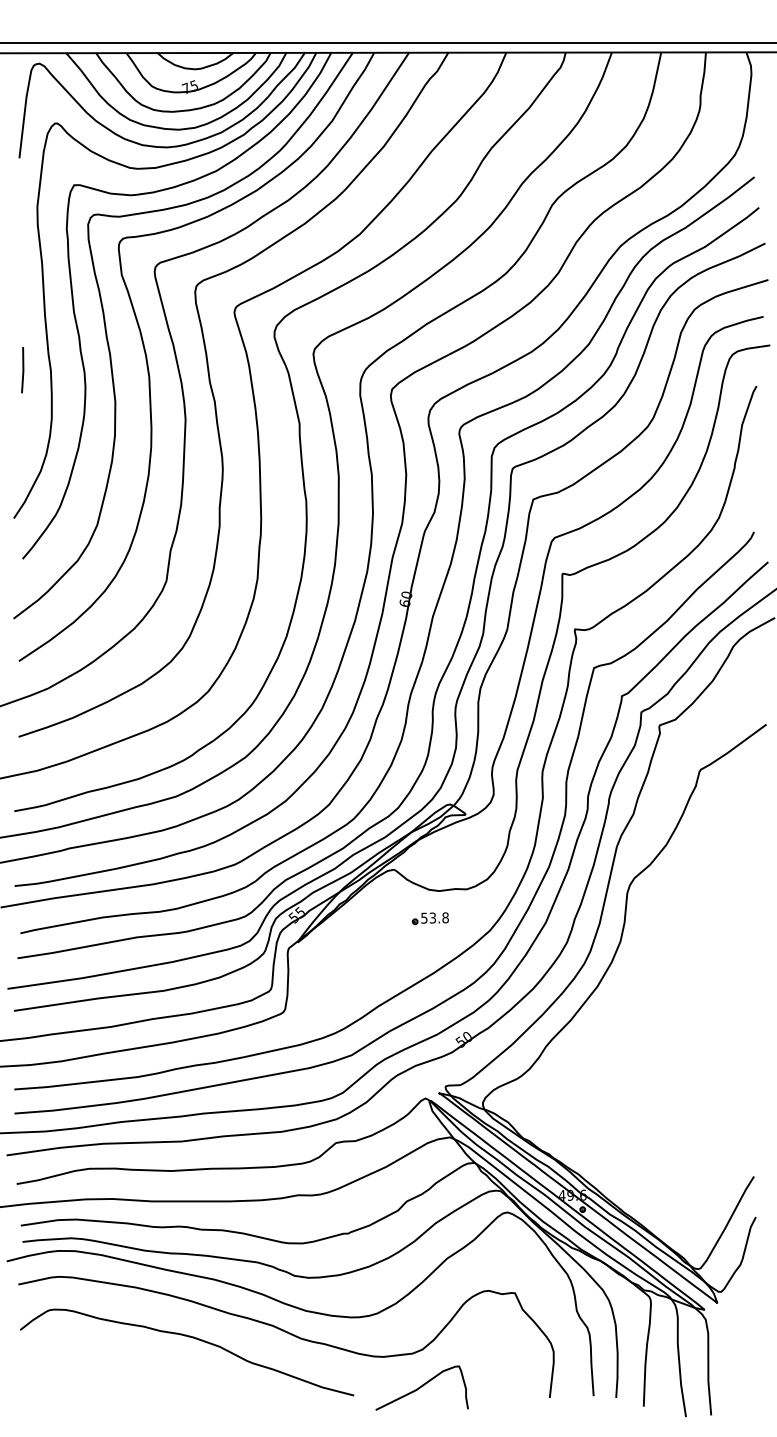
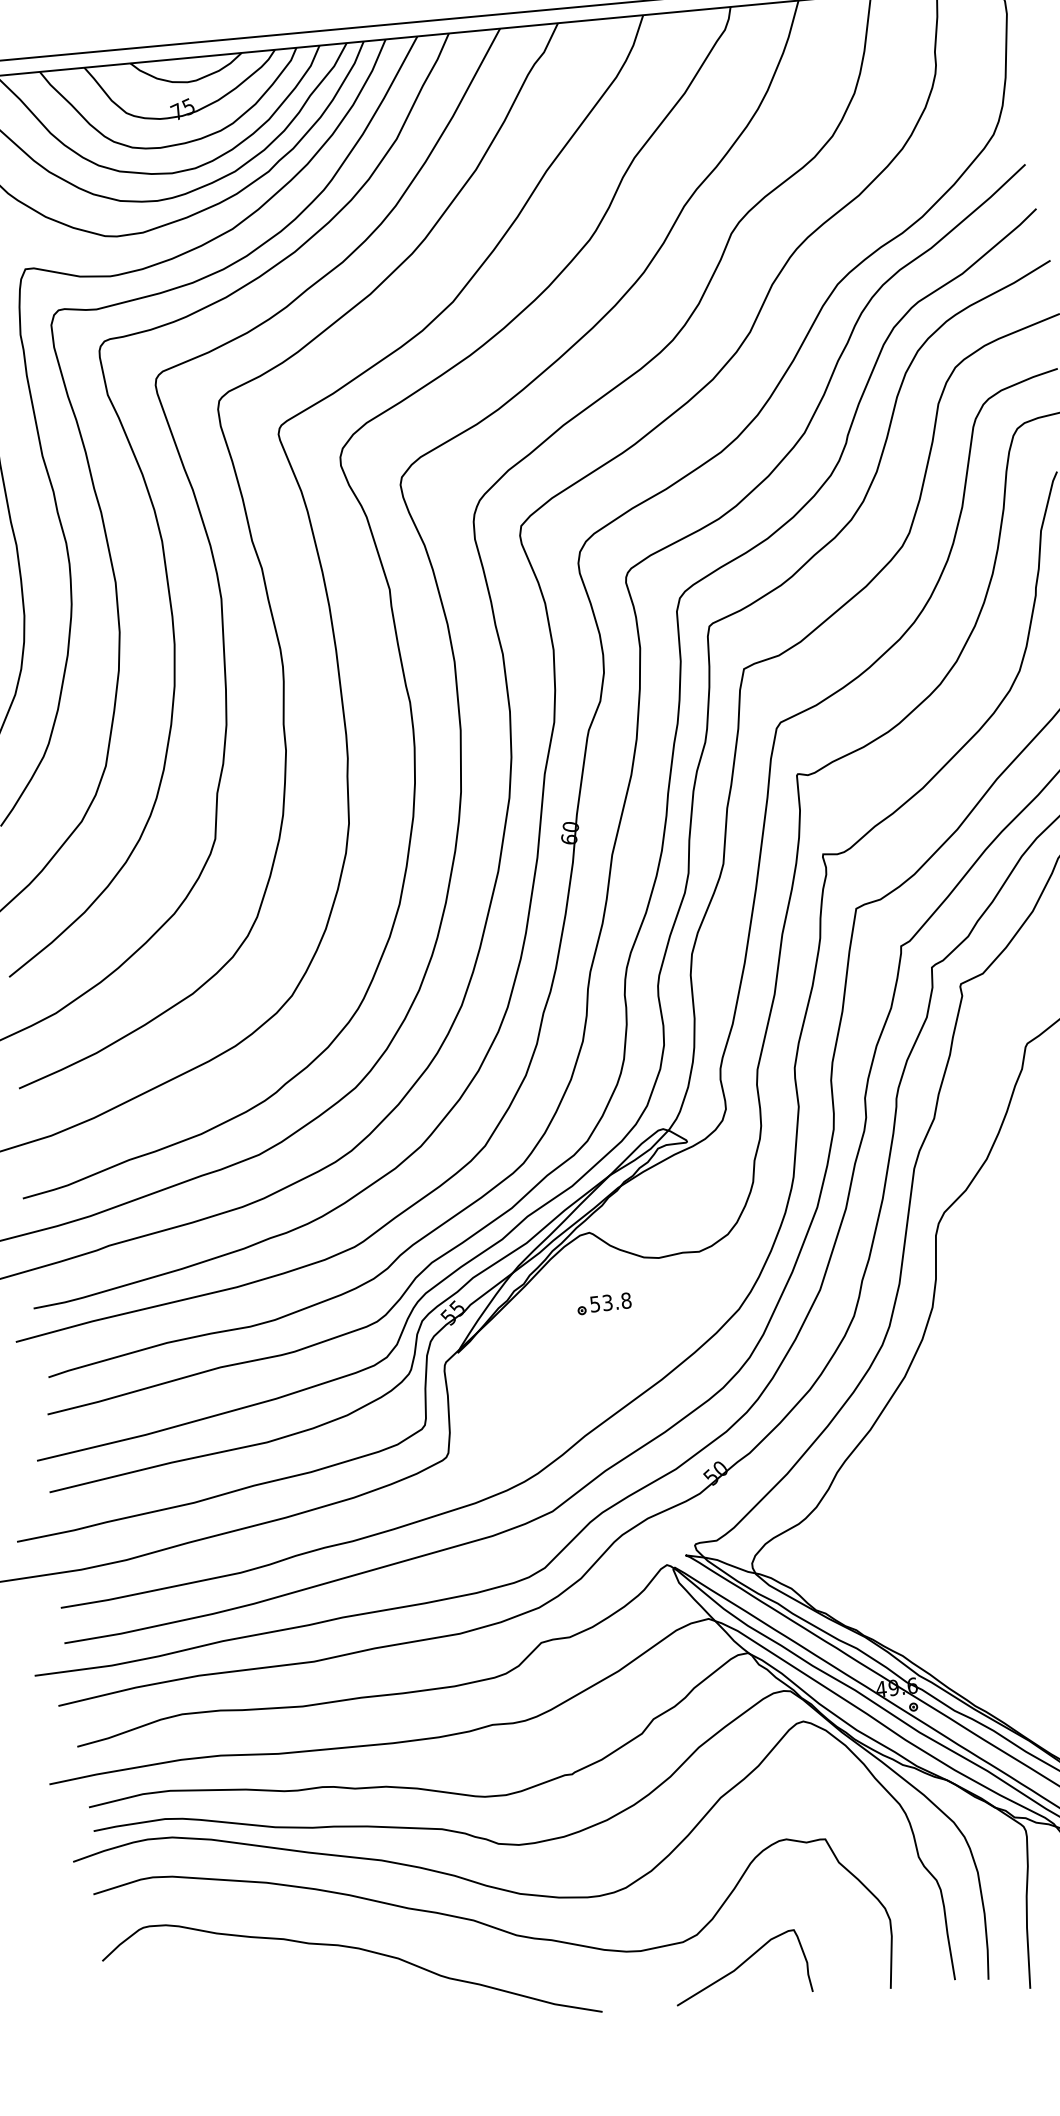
part: (429, 918) -> (602, 1303), moved
curve: (421, 1387) -> (741, 1966), moved

